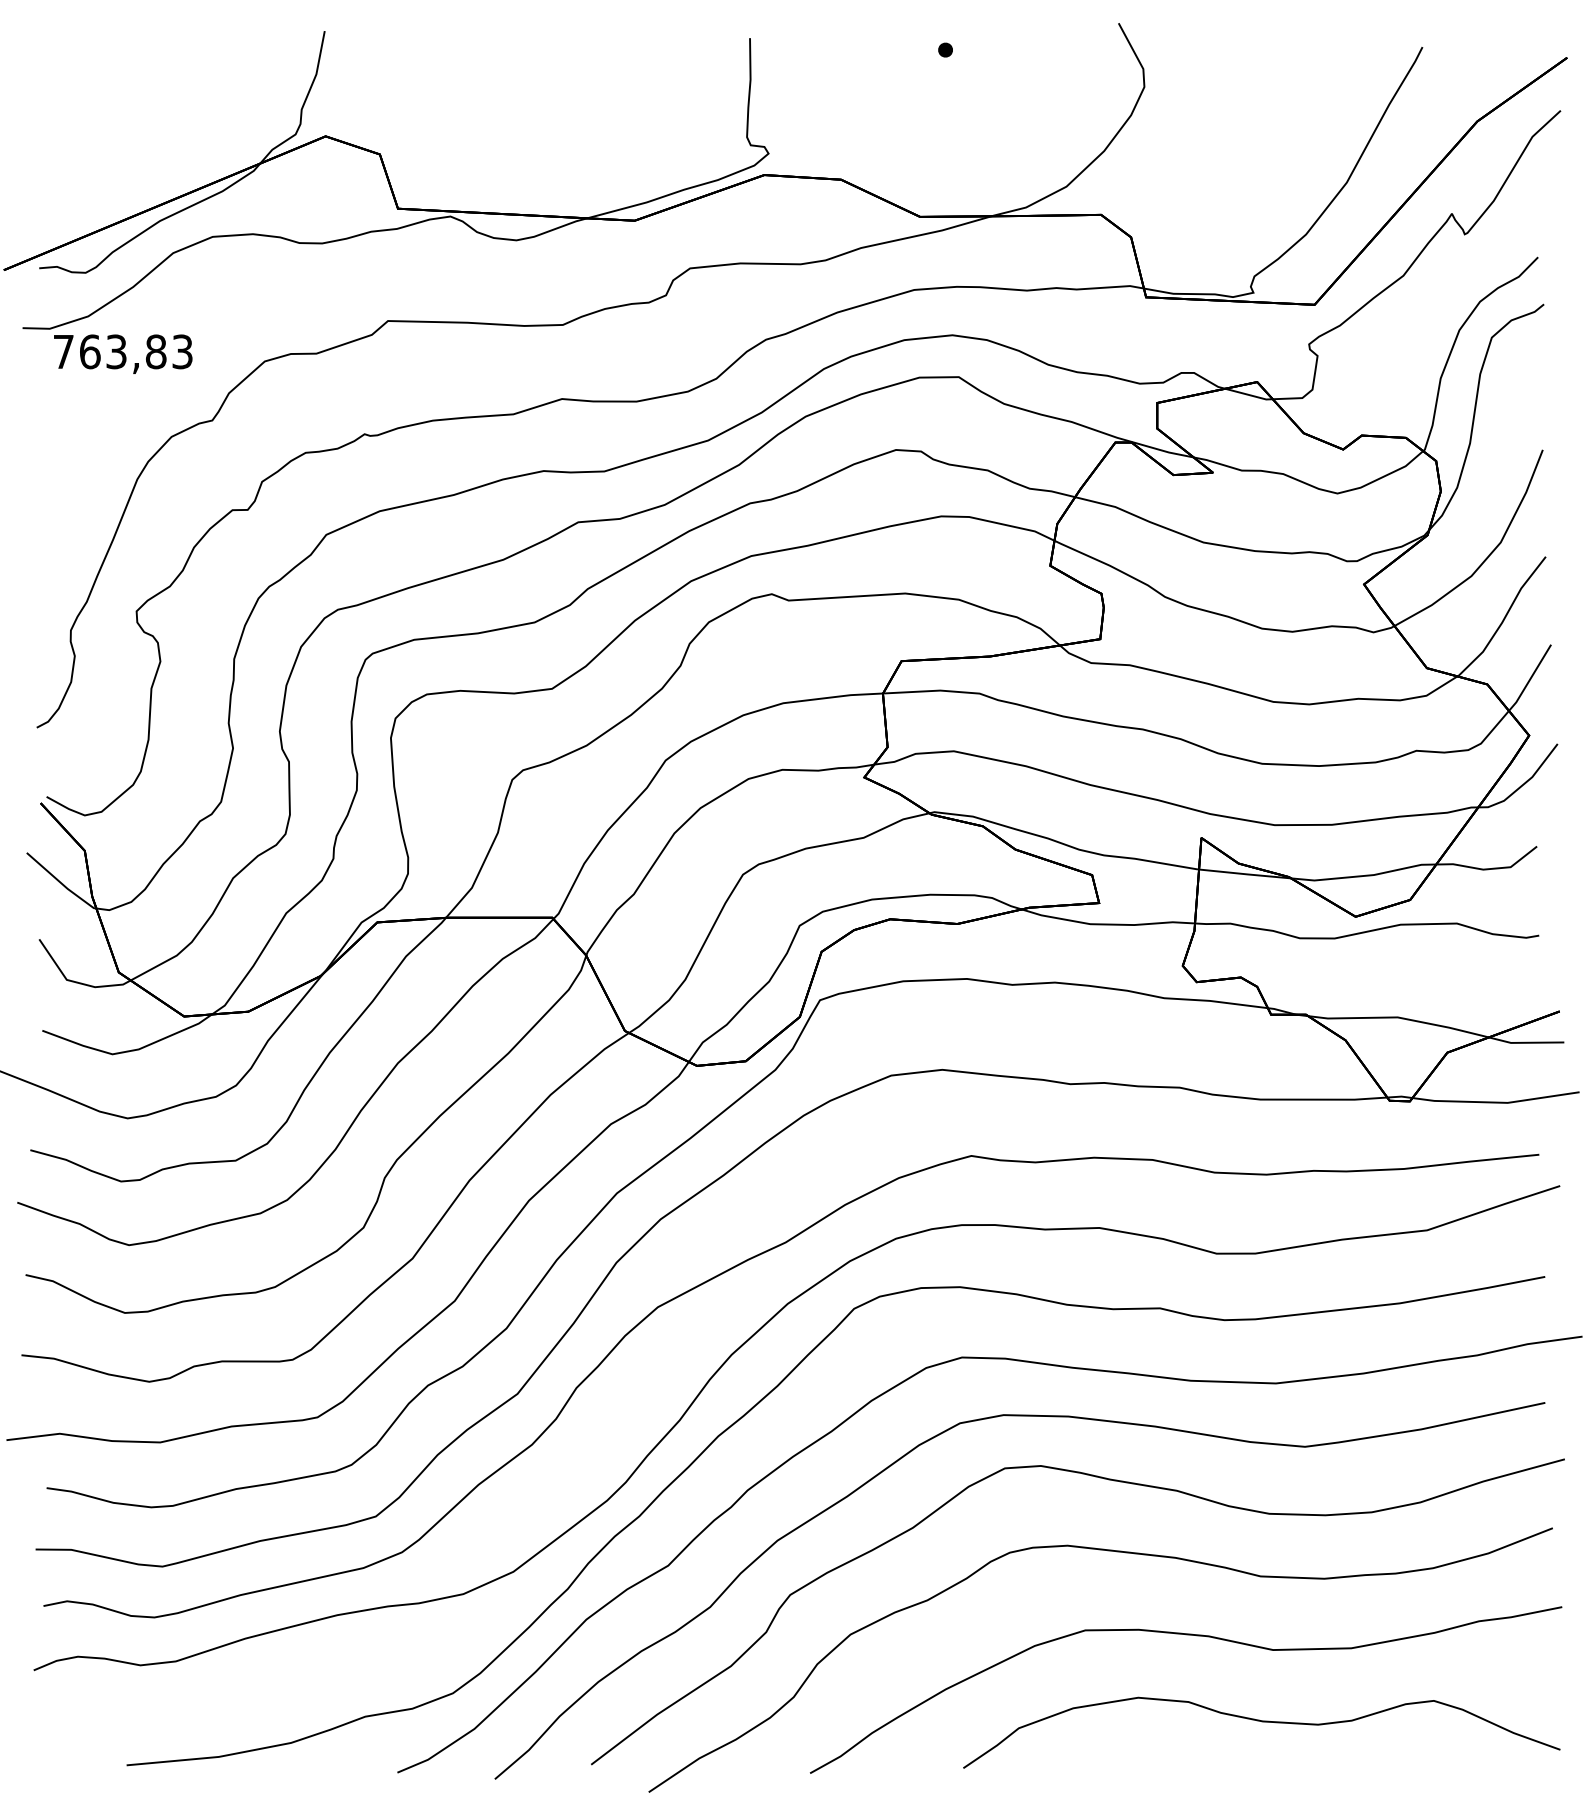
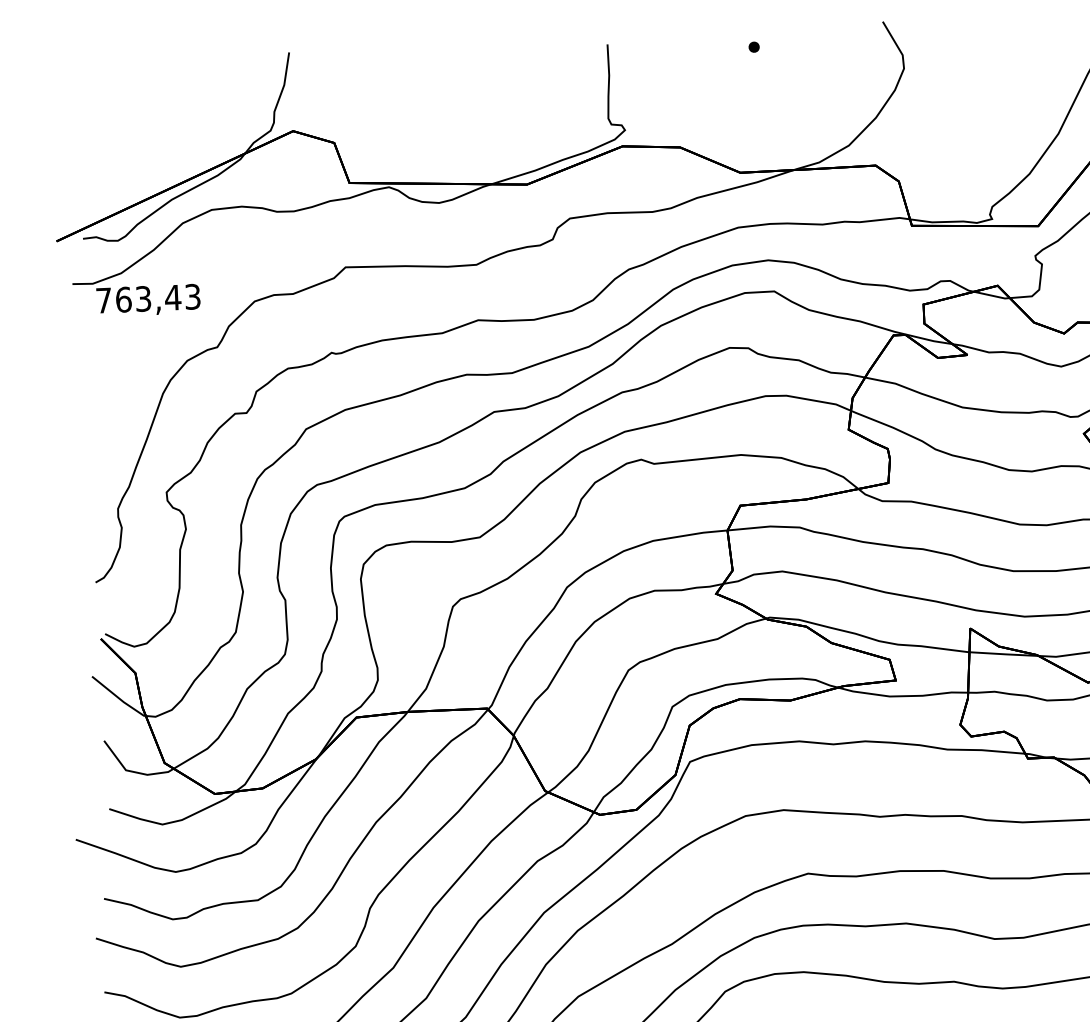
text: (156, 351) -> (173, 297), 763,83 -> 763,43

